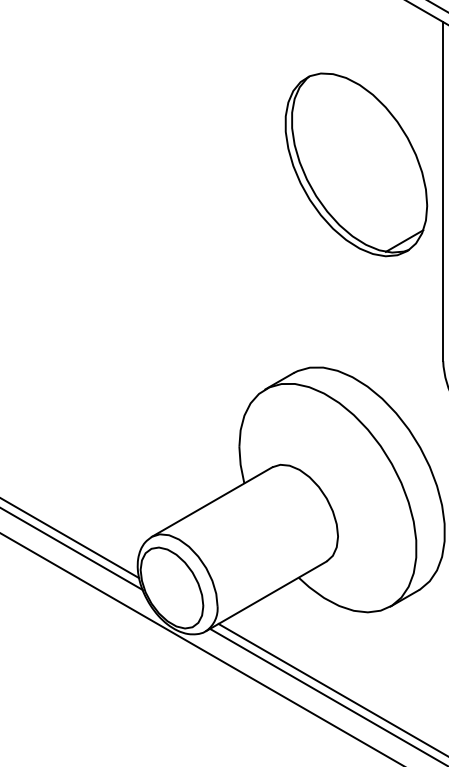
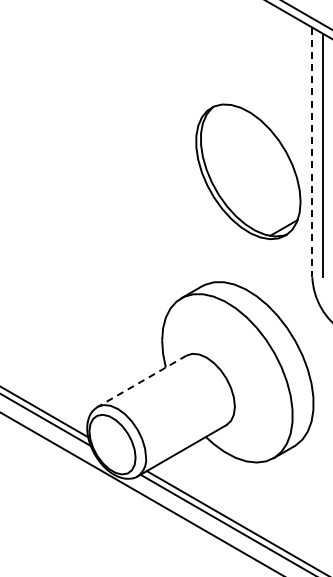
part: (356, 164) -> (248, 171), moved
line: (443, 191) -> (312, 152), solid -> dashed
line: (211, 502) -> (141, 381), solid -> dashed

